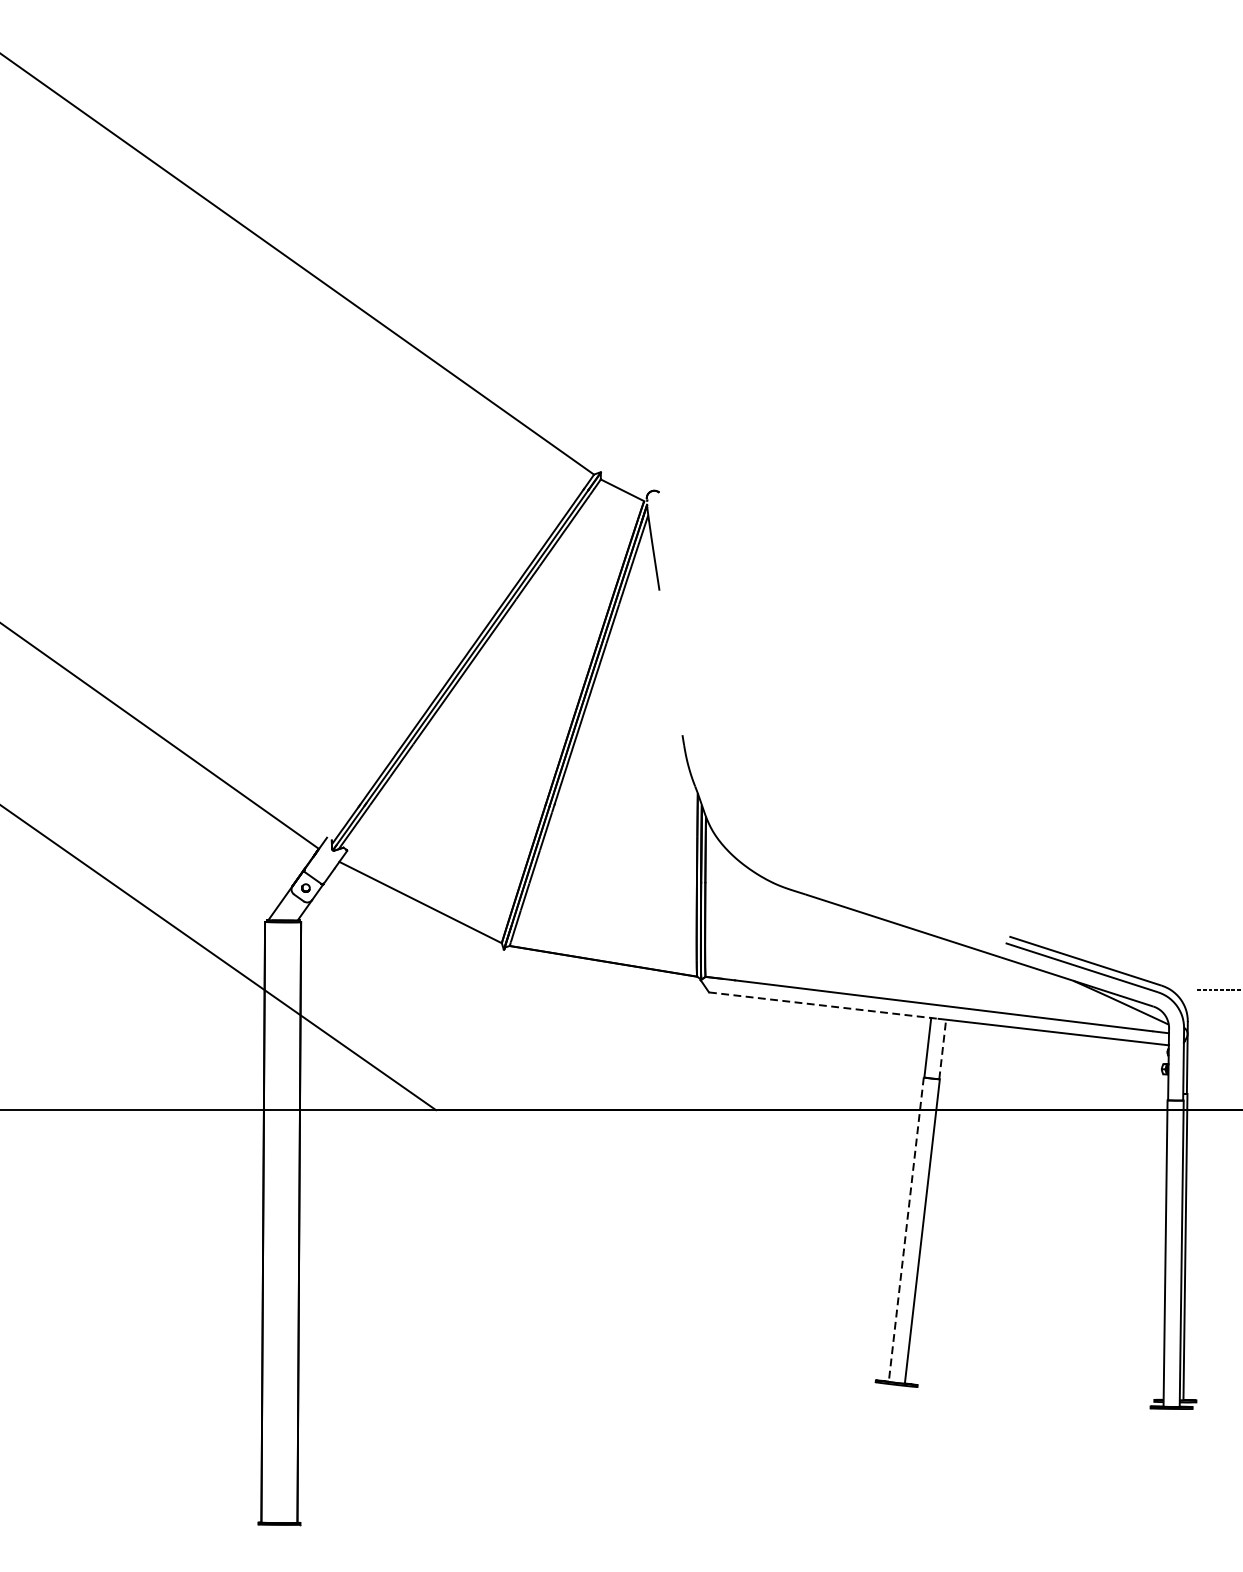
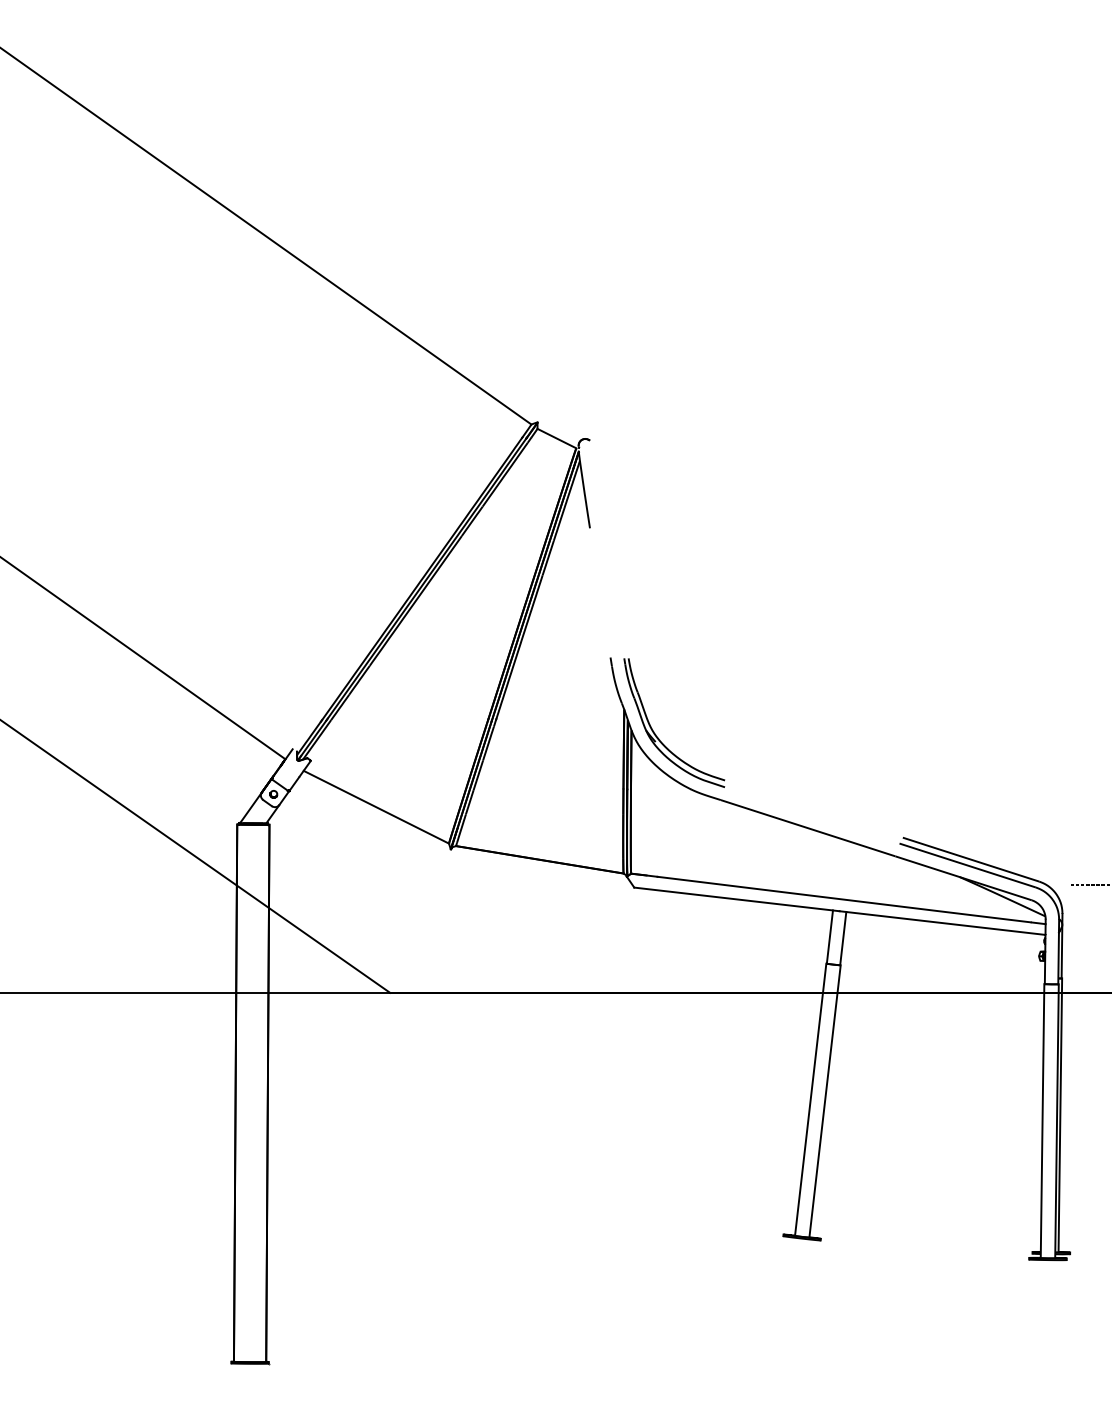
part: (733, 821) -> (656, 734), added
line: (824, 1005) -> (737, 899), dashed -> solid
line: (942, 1049) -> (843, 938), dashed -> solid
line: (906, 1229) -> (810, 1099), dashed -> solid

